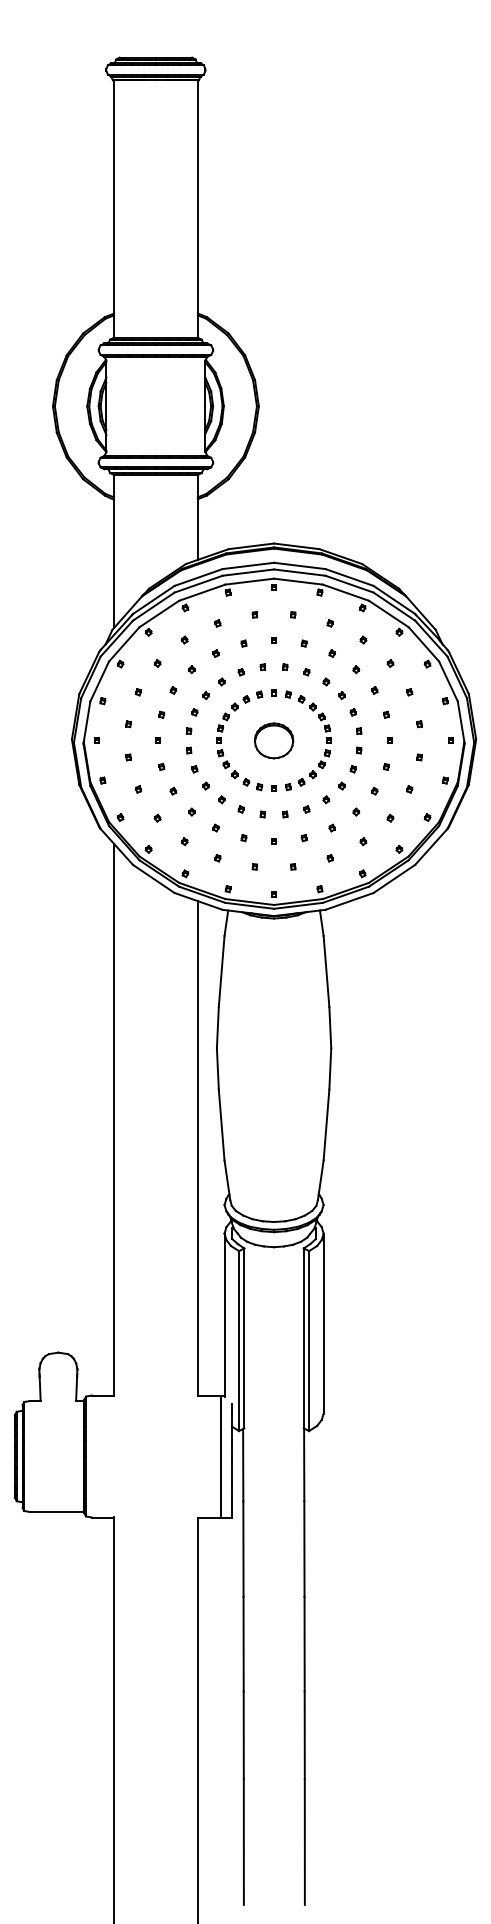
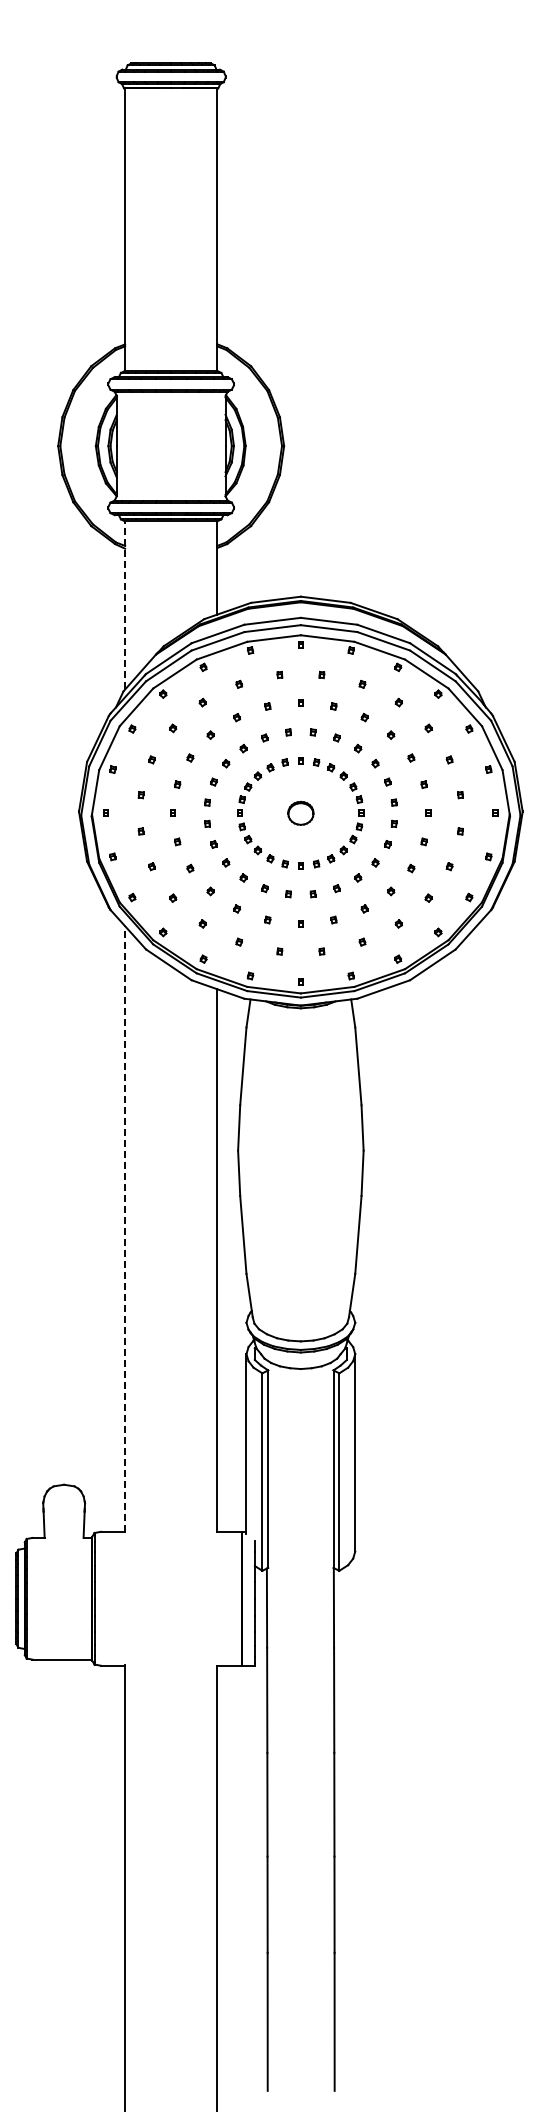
line: (114, 550) -> (125, 604), solid -> dashed
part: (273, 741) -> (300, 813), size x0.6
line: (114, 1120) -> (125, 1229), solid -> dashed

